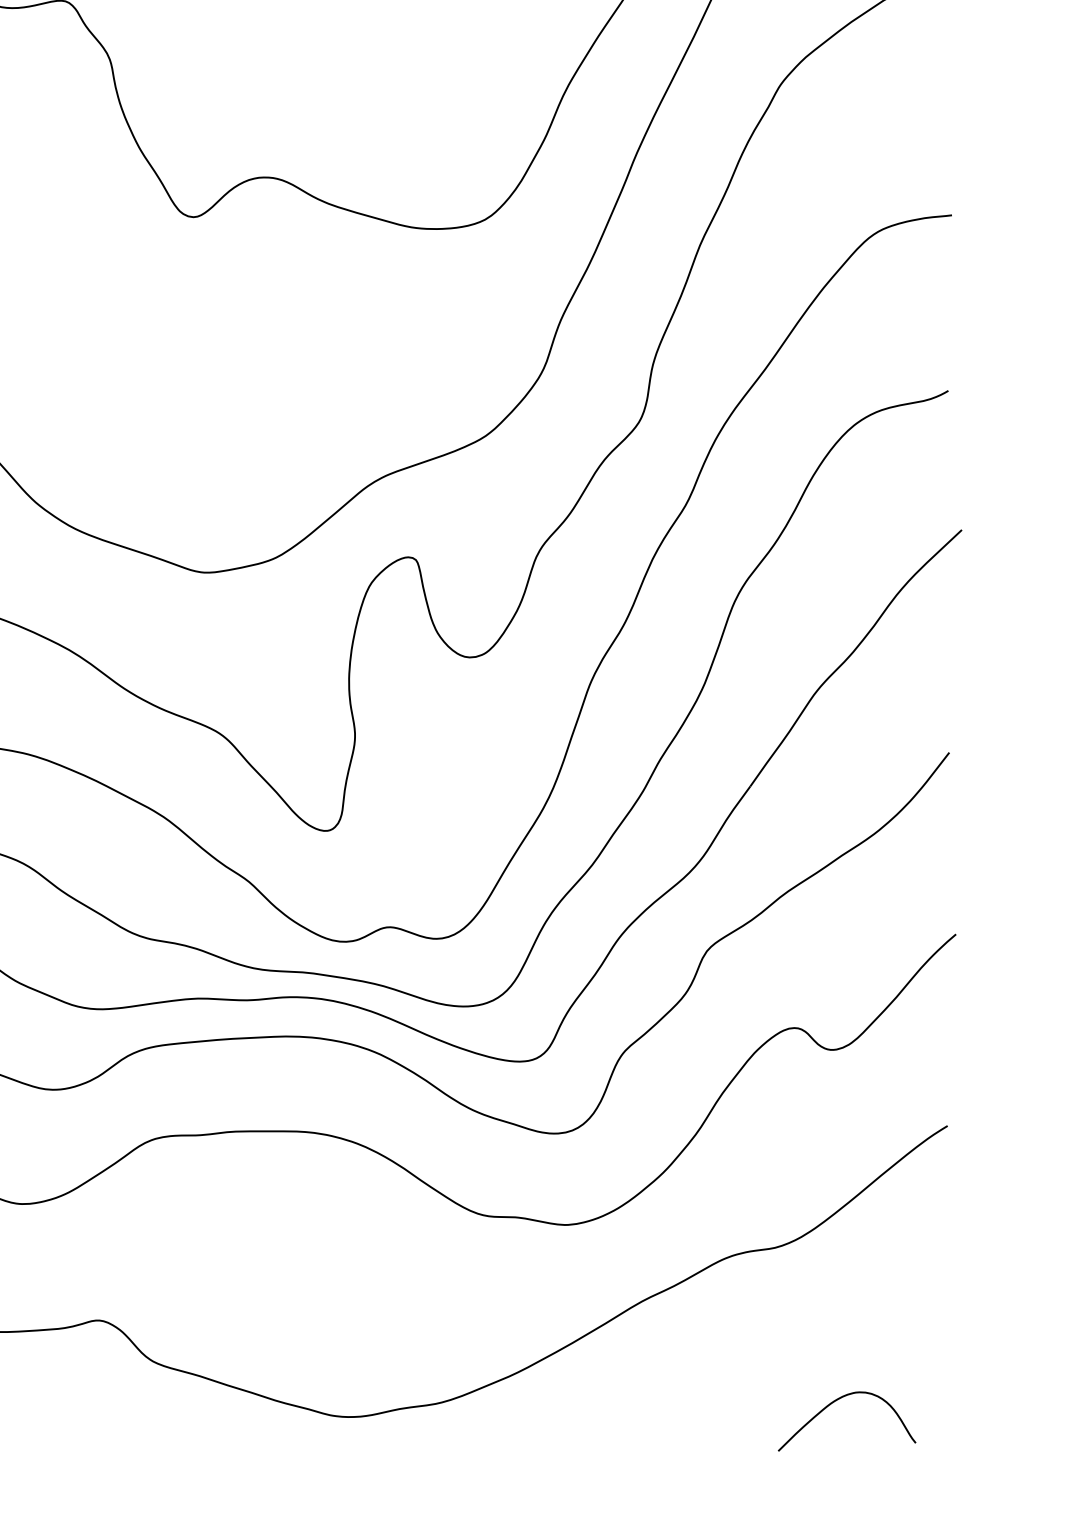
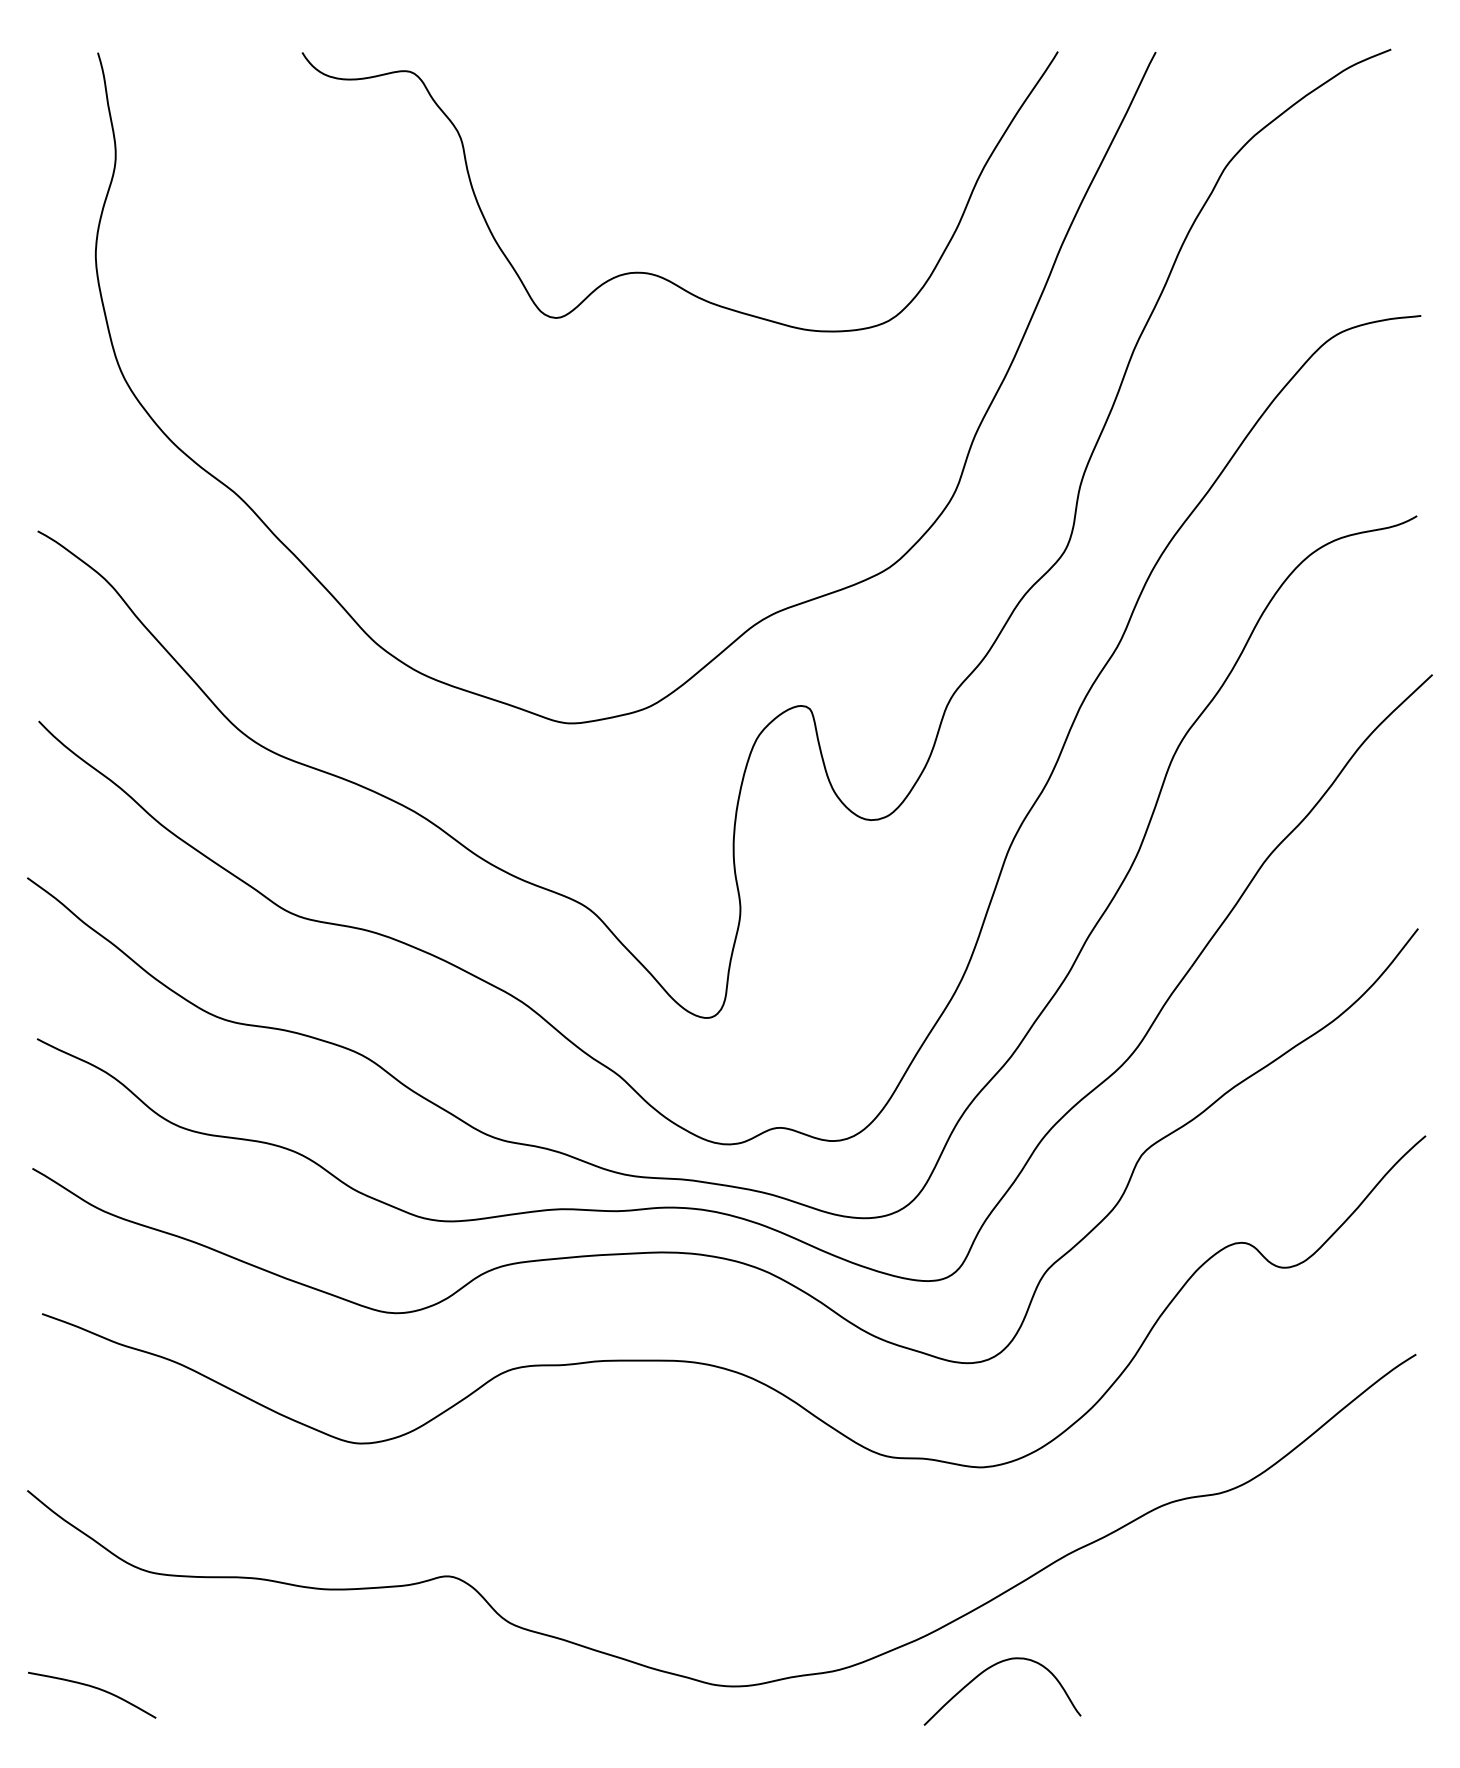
curve: (836, 1401) -> (990, 1668), moved

